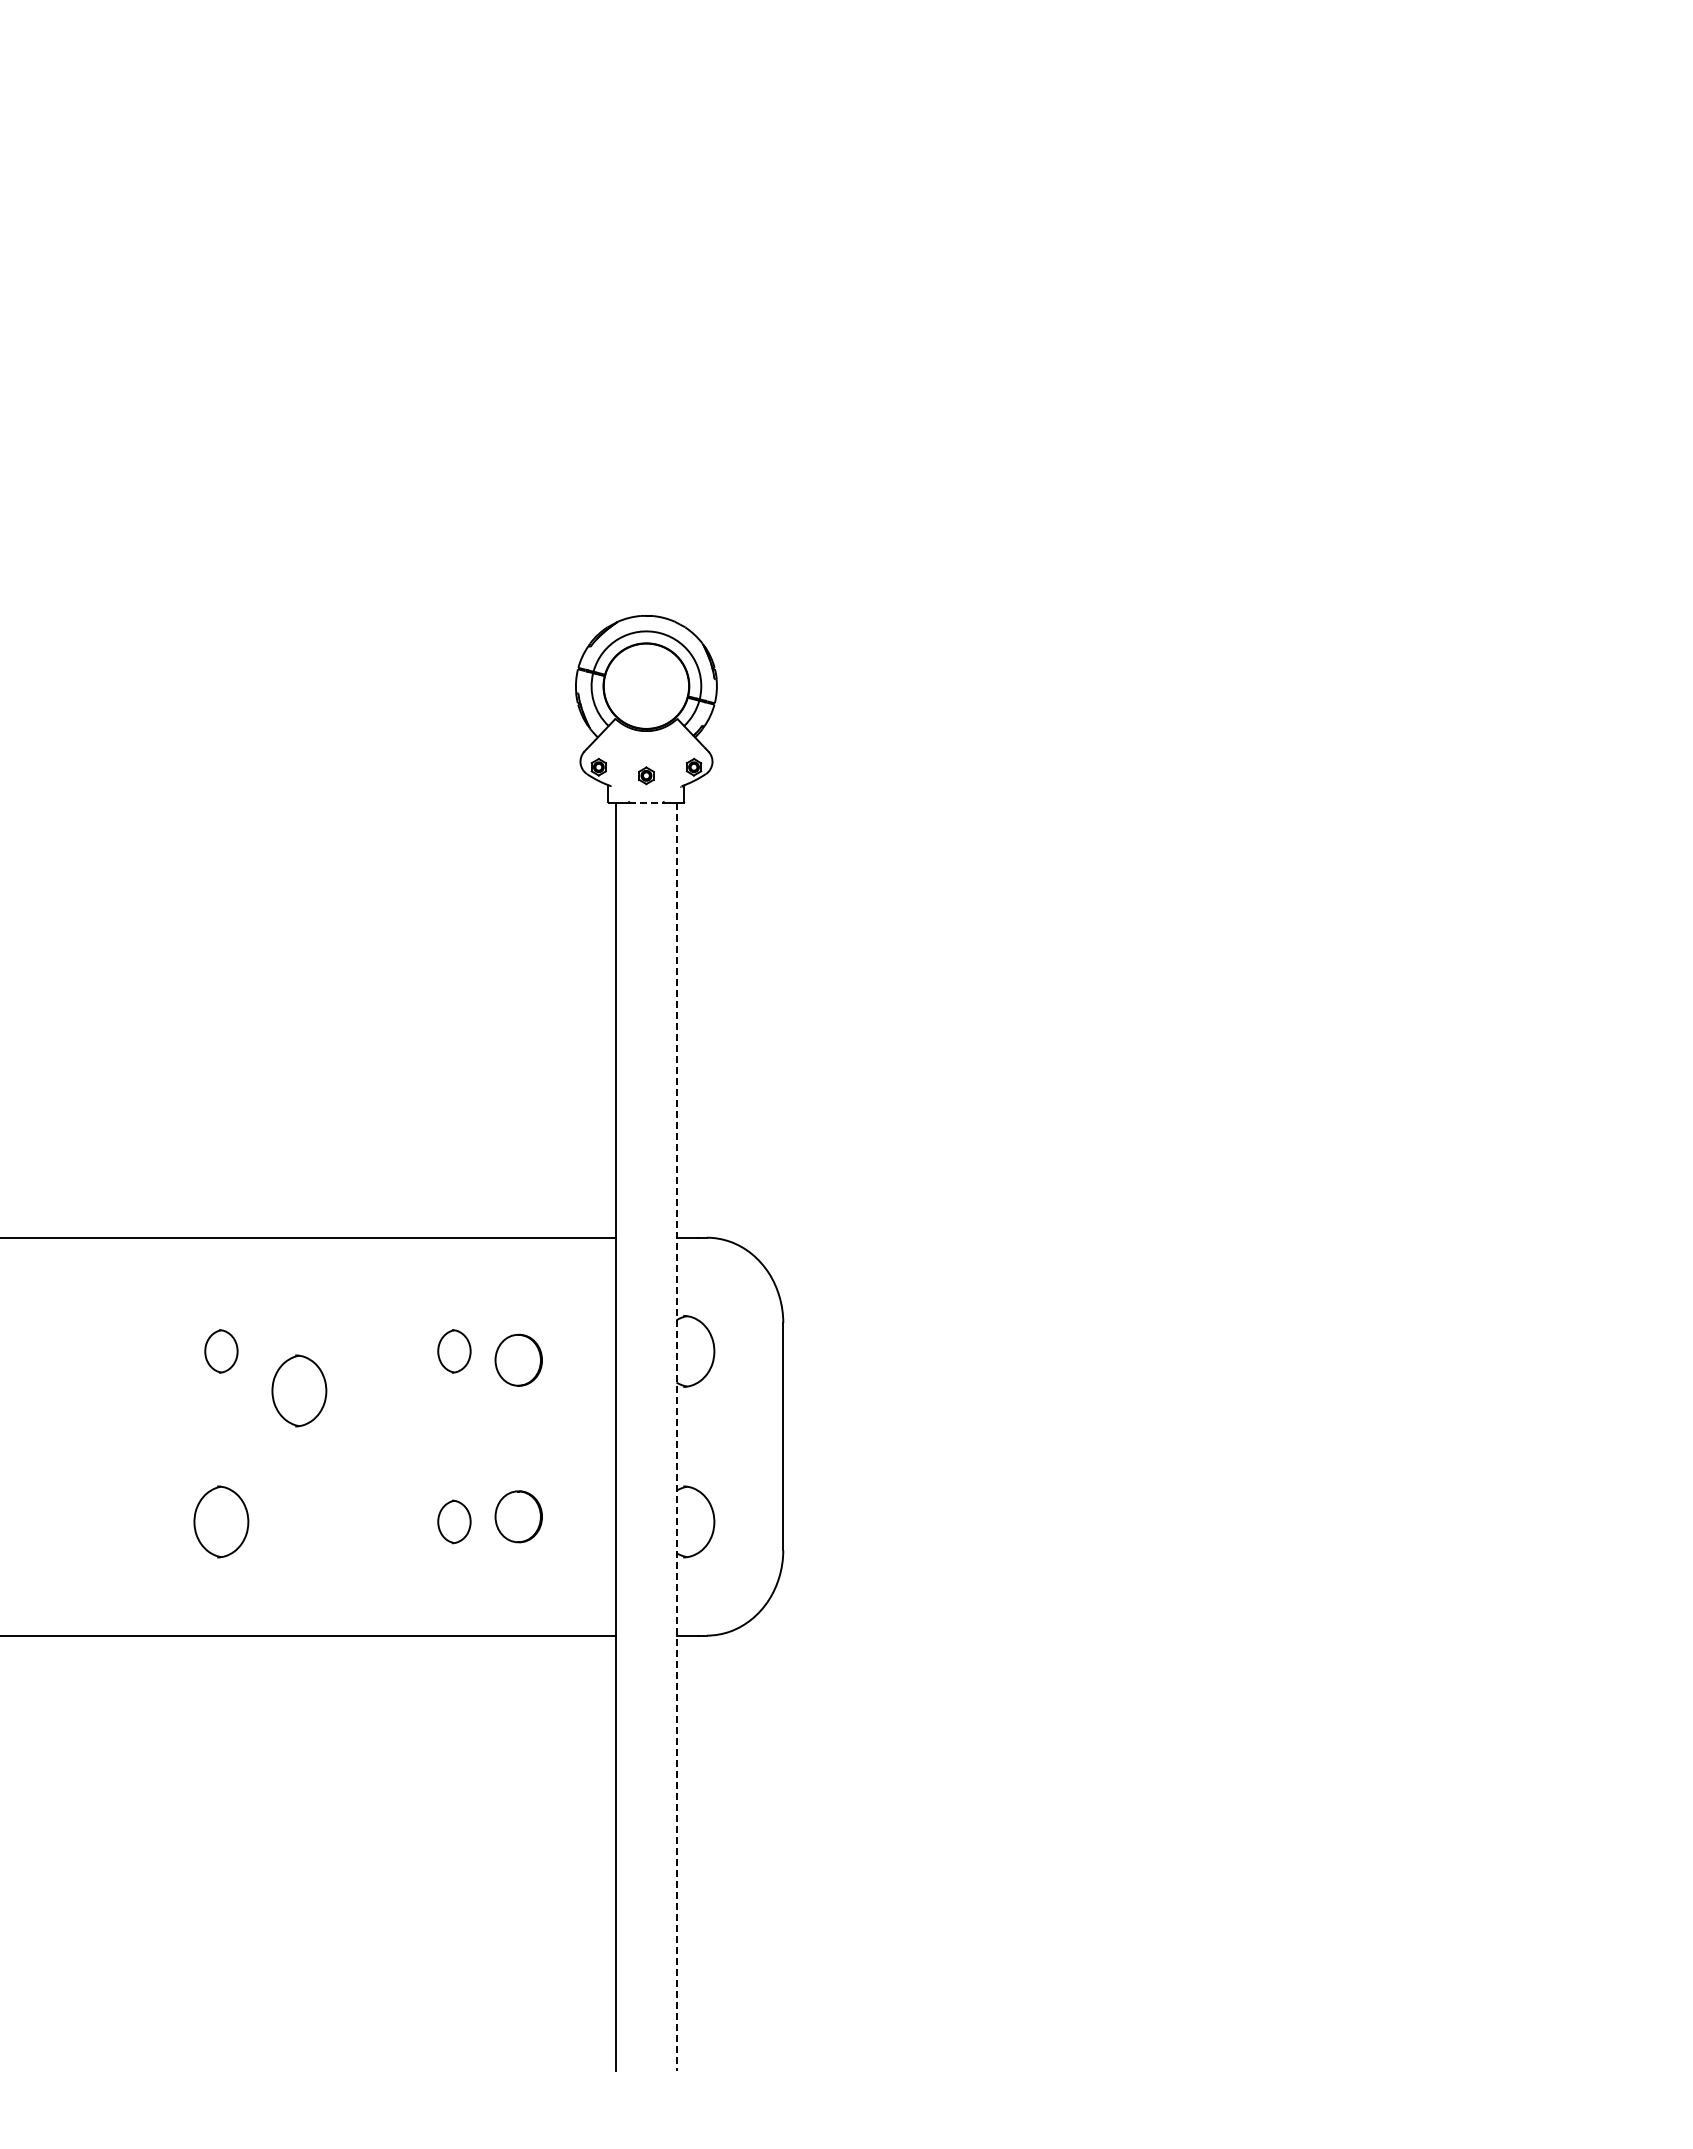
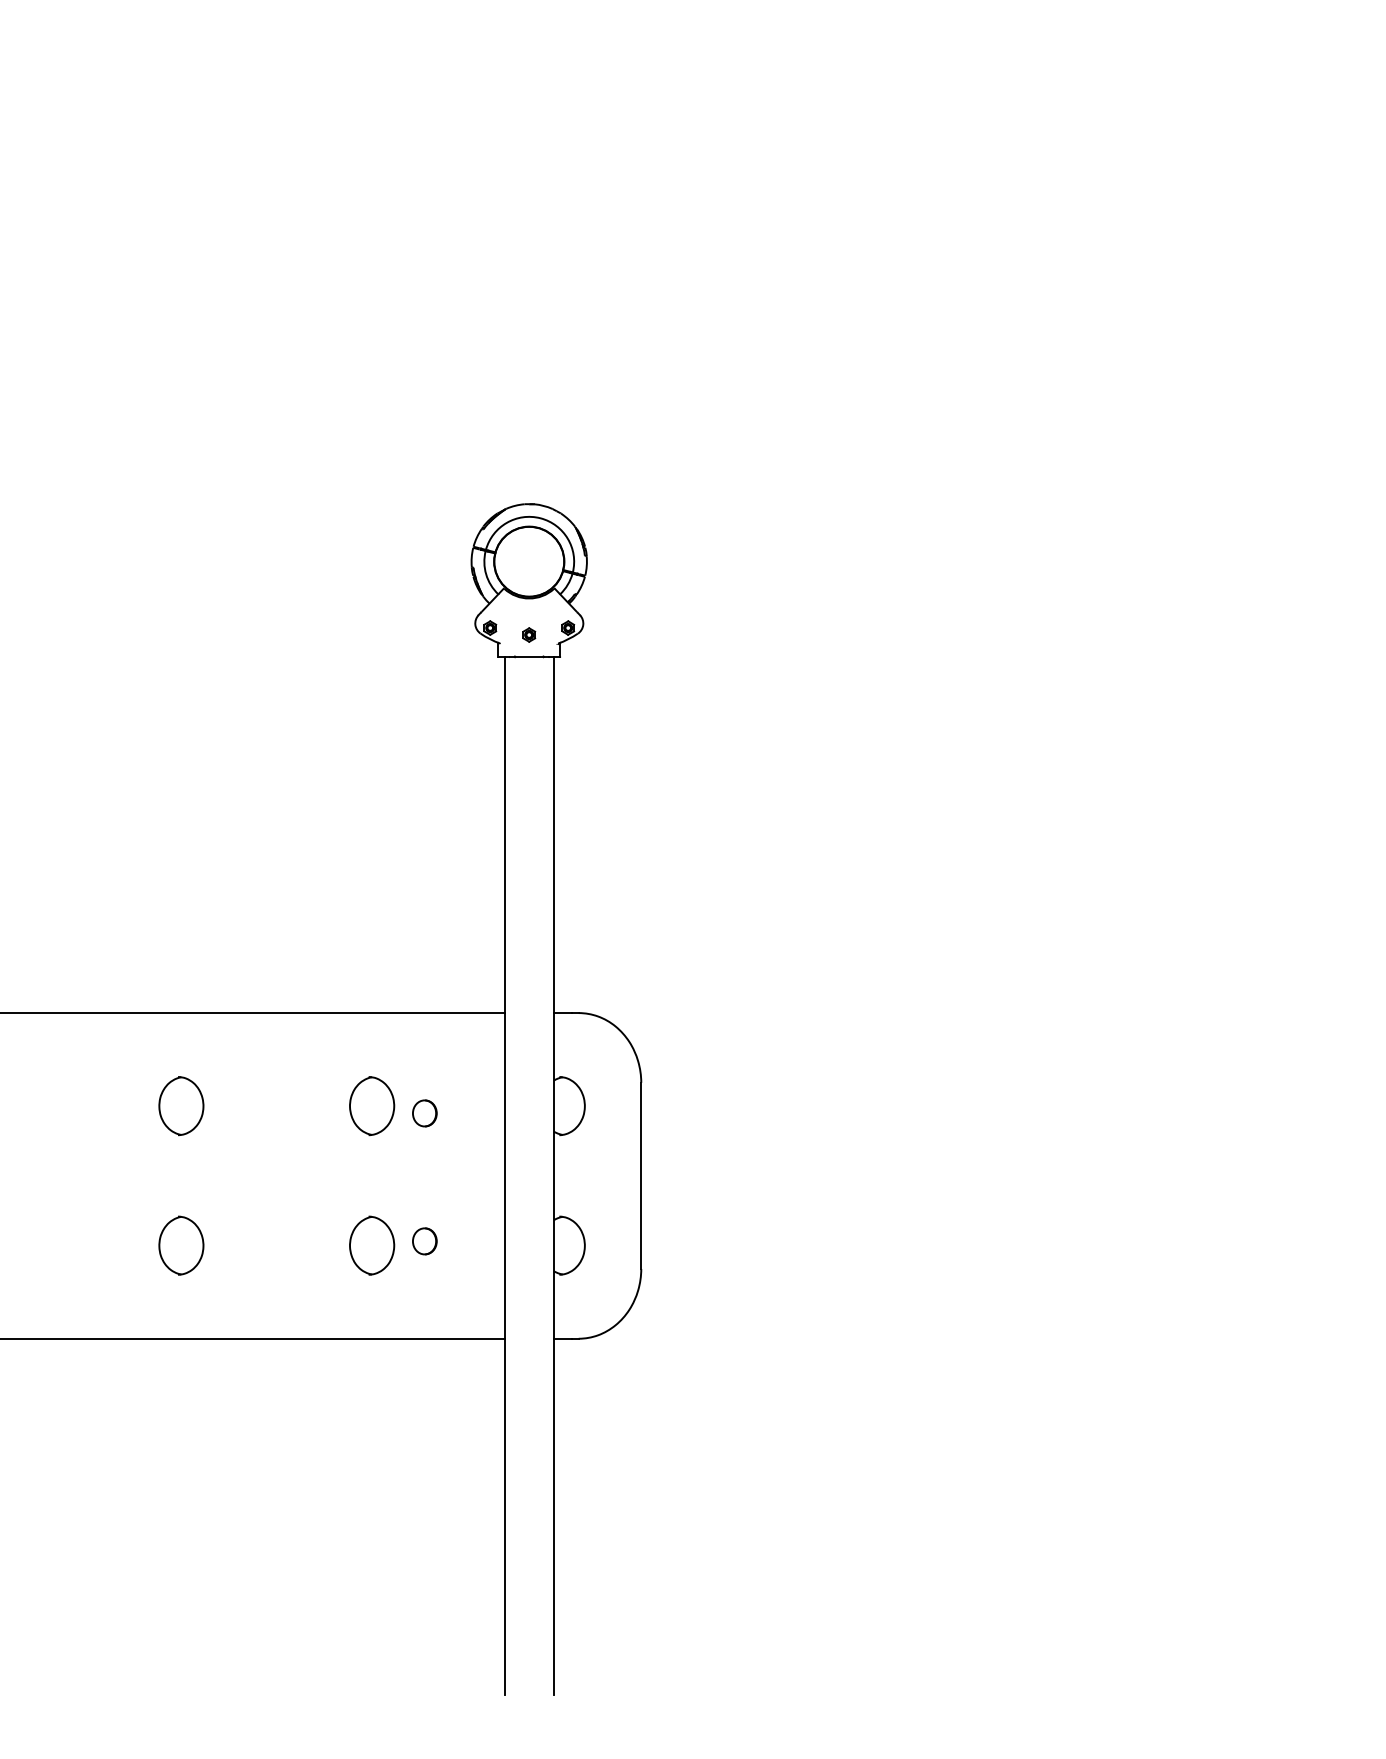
line: (646, 802) -> (529, 656), dashed -> solid
part: (221, 1351) -> (181, 1106), size x1.67
part: (454, 1351) -> (372, 1106), size x1.67
part: (518, 1360) -> (424, 1113), size x0.62
part: (299, 1390) -> (245, 1138), removed
line: (676, 1436) -> (553, 1175), dashed -> solid
part: (518, 1516) -> (424, 1241), size x0.62
part: (454, 1521) -> (372, 1245), size x1.67

